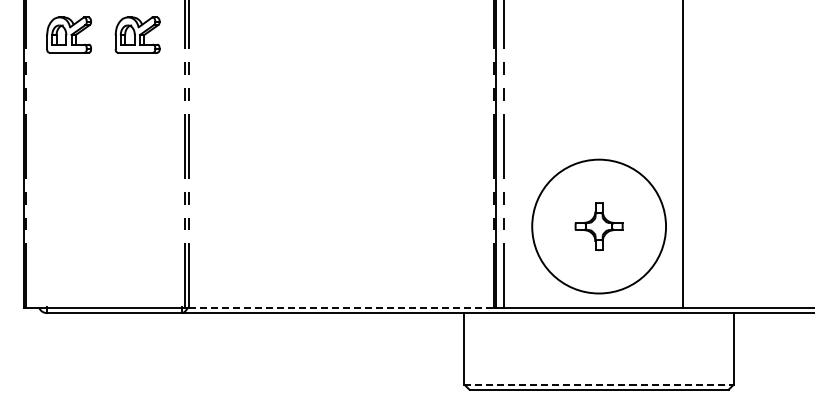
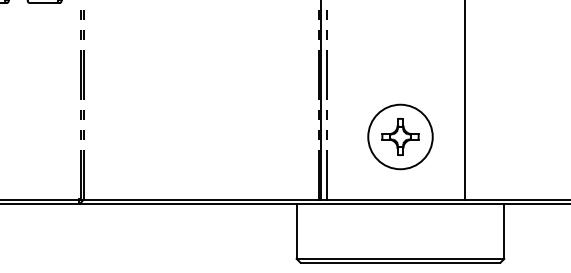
circle: (598, 226) -> (400, 136), size x0.62
line: (341, 308) -> (201, 200), dashed -> solid
line: (599, 384) -> (400, 258), dashed -> solid

